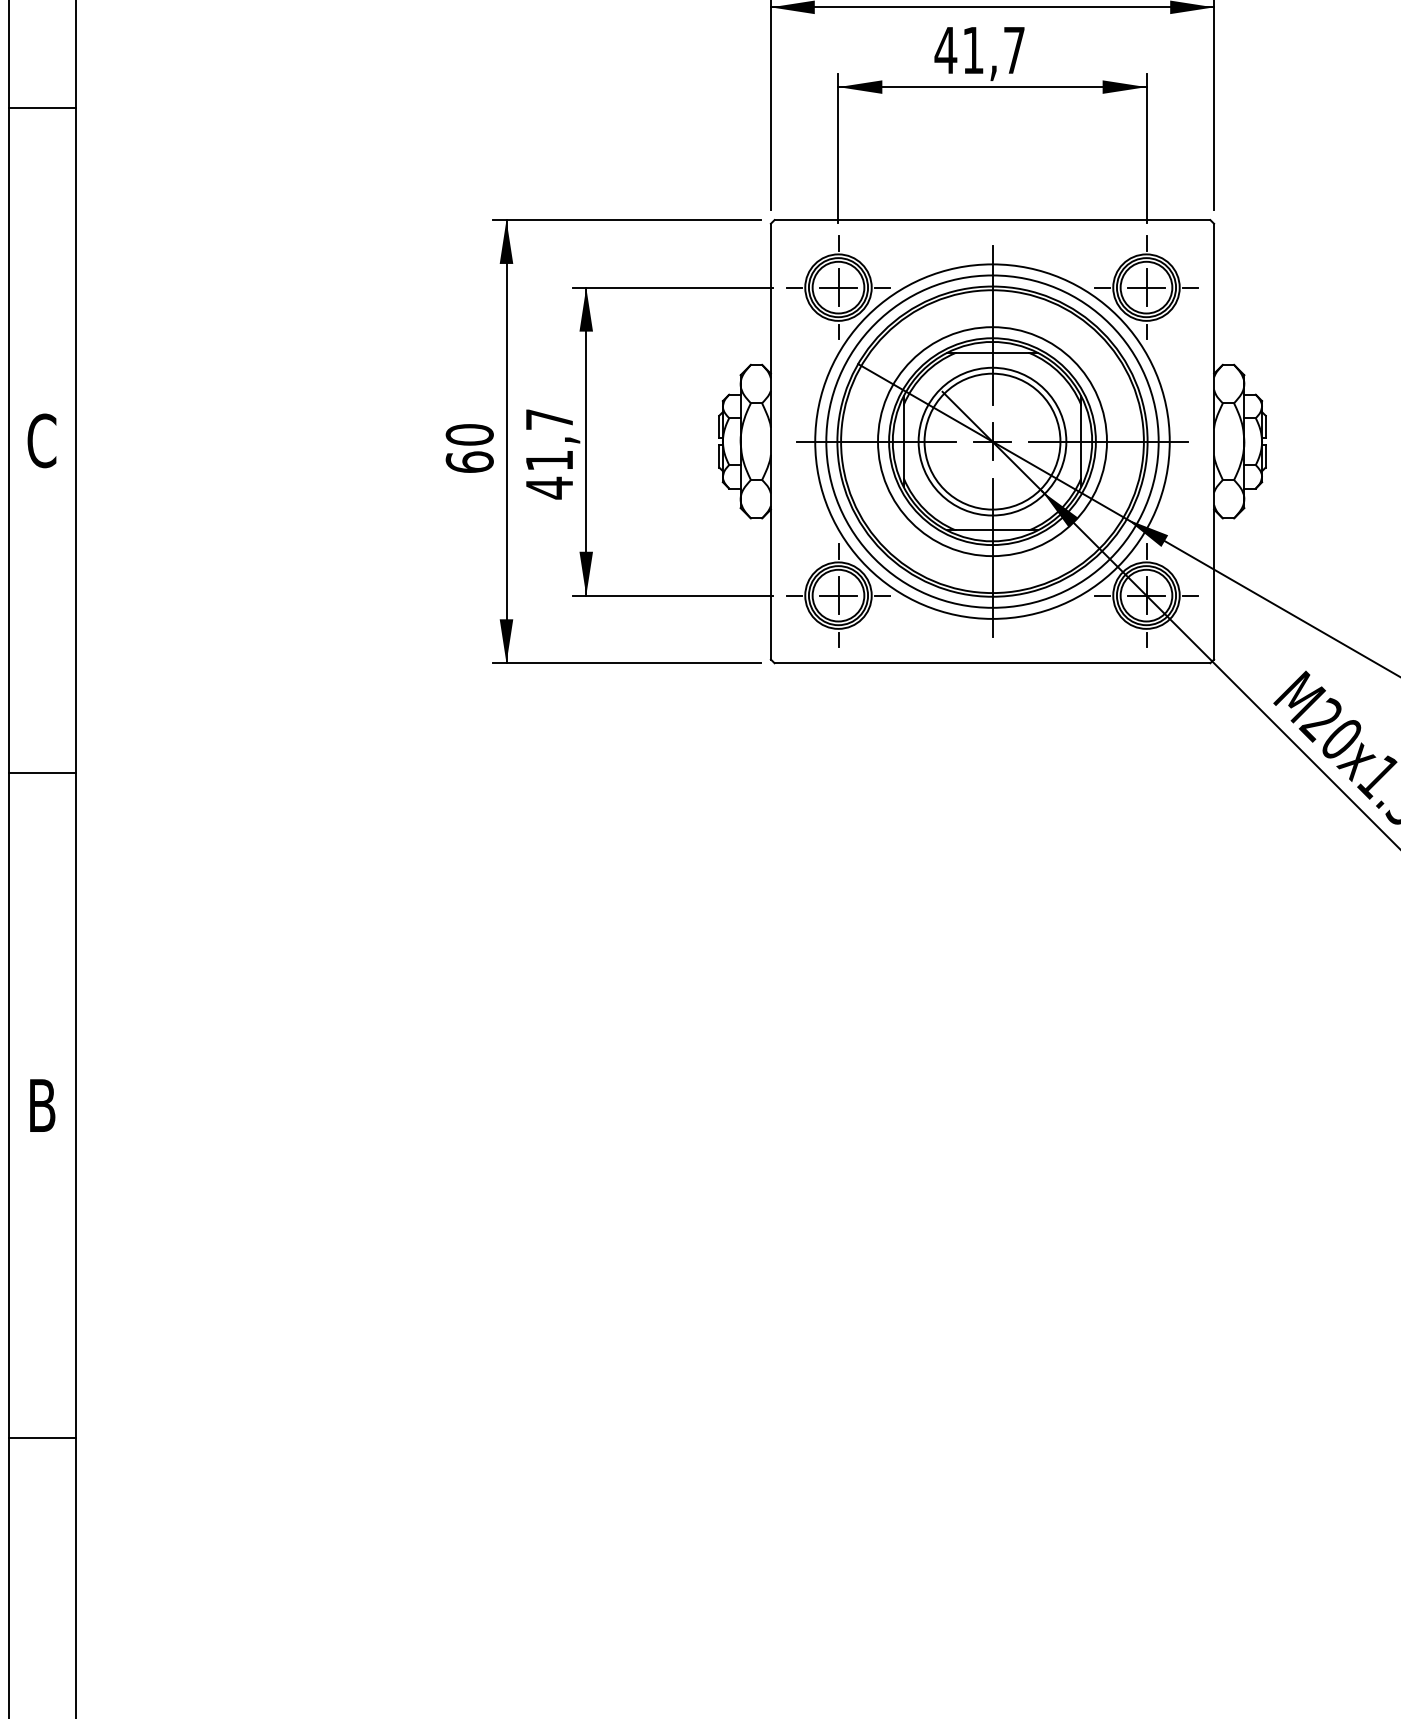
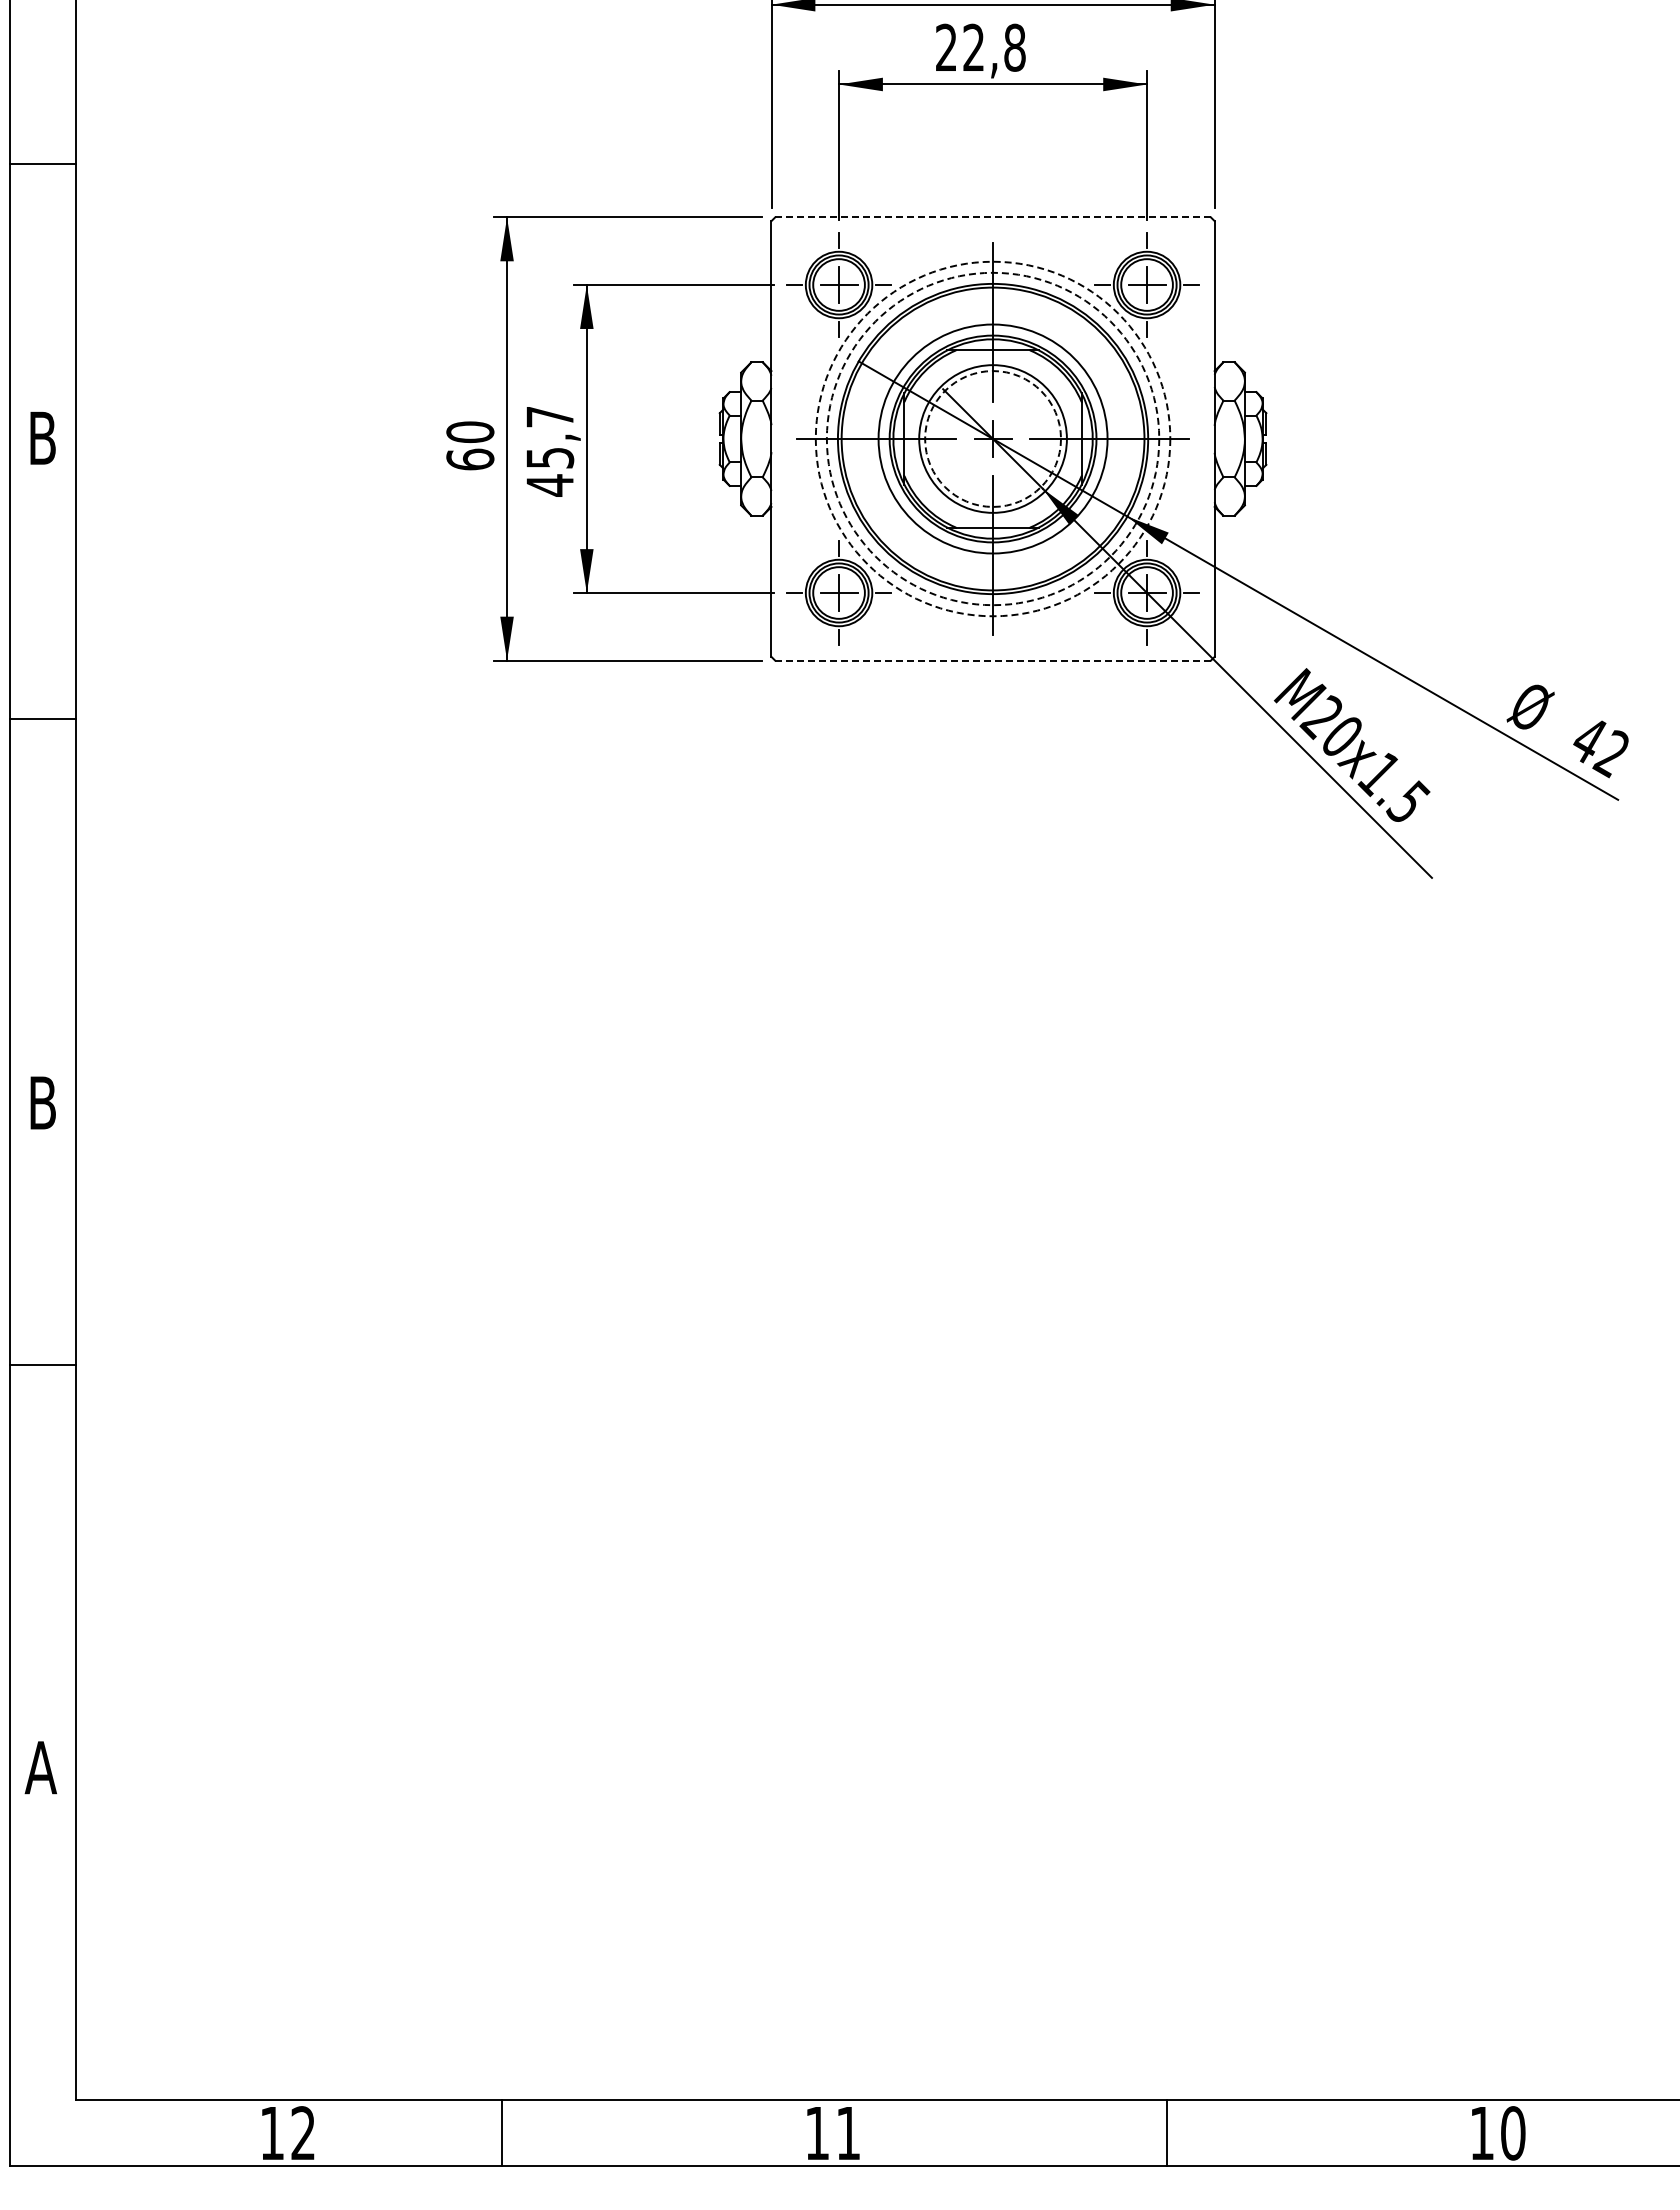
text: (979, 50) -> (980, 47), 41,7 -> 22,8
line: (41, 108) -> (42, 163), moved
line: (992, 220) -> (993, 217), solid -> dashed
text: (41, 441) -> (42, 438), C -> B
circle: (991, 441) -> (992, 438), solid -> dashed
circle: (991, 441) -> (992, 438), solid -> dashed
circle: (992, 441) -> (993, 438), solid -> dashed
text: (549, 461) -> (550, 458), 41,7 -> 45,7
line: (992, 663) -> (993, 660), solid -> dashed
line: (41, 773) -> (42, 718), moved
line: (41, 1438) -> (42, 1365), moved

